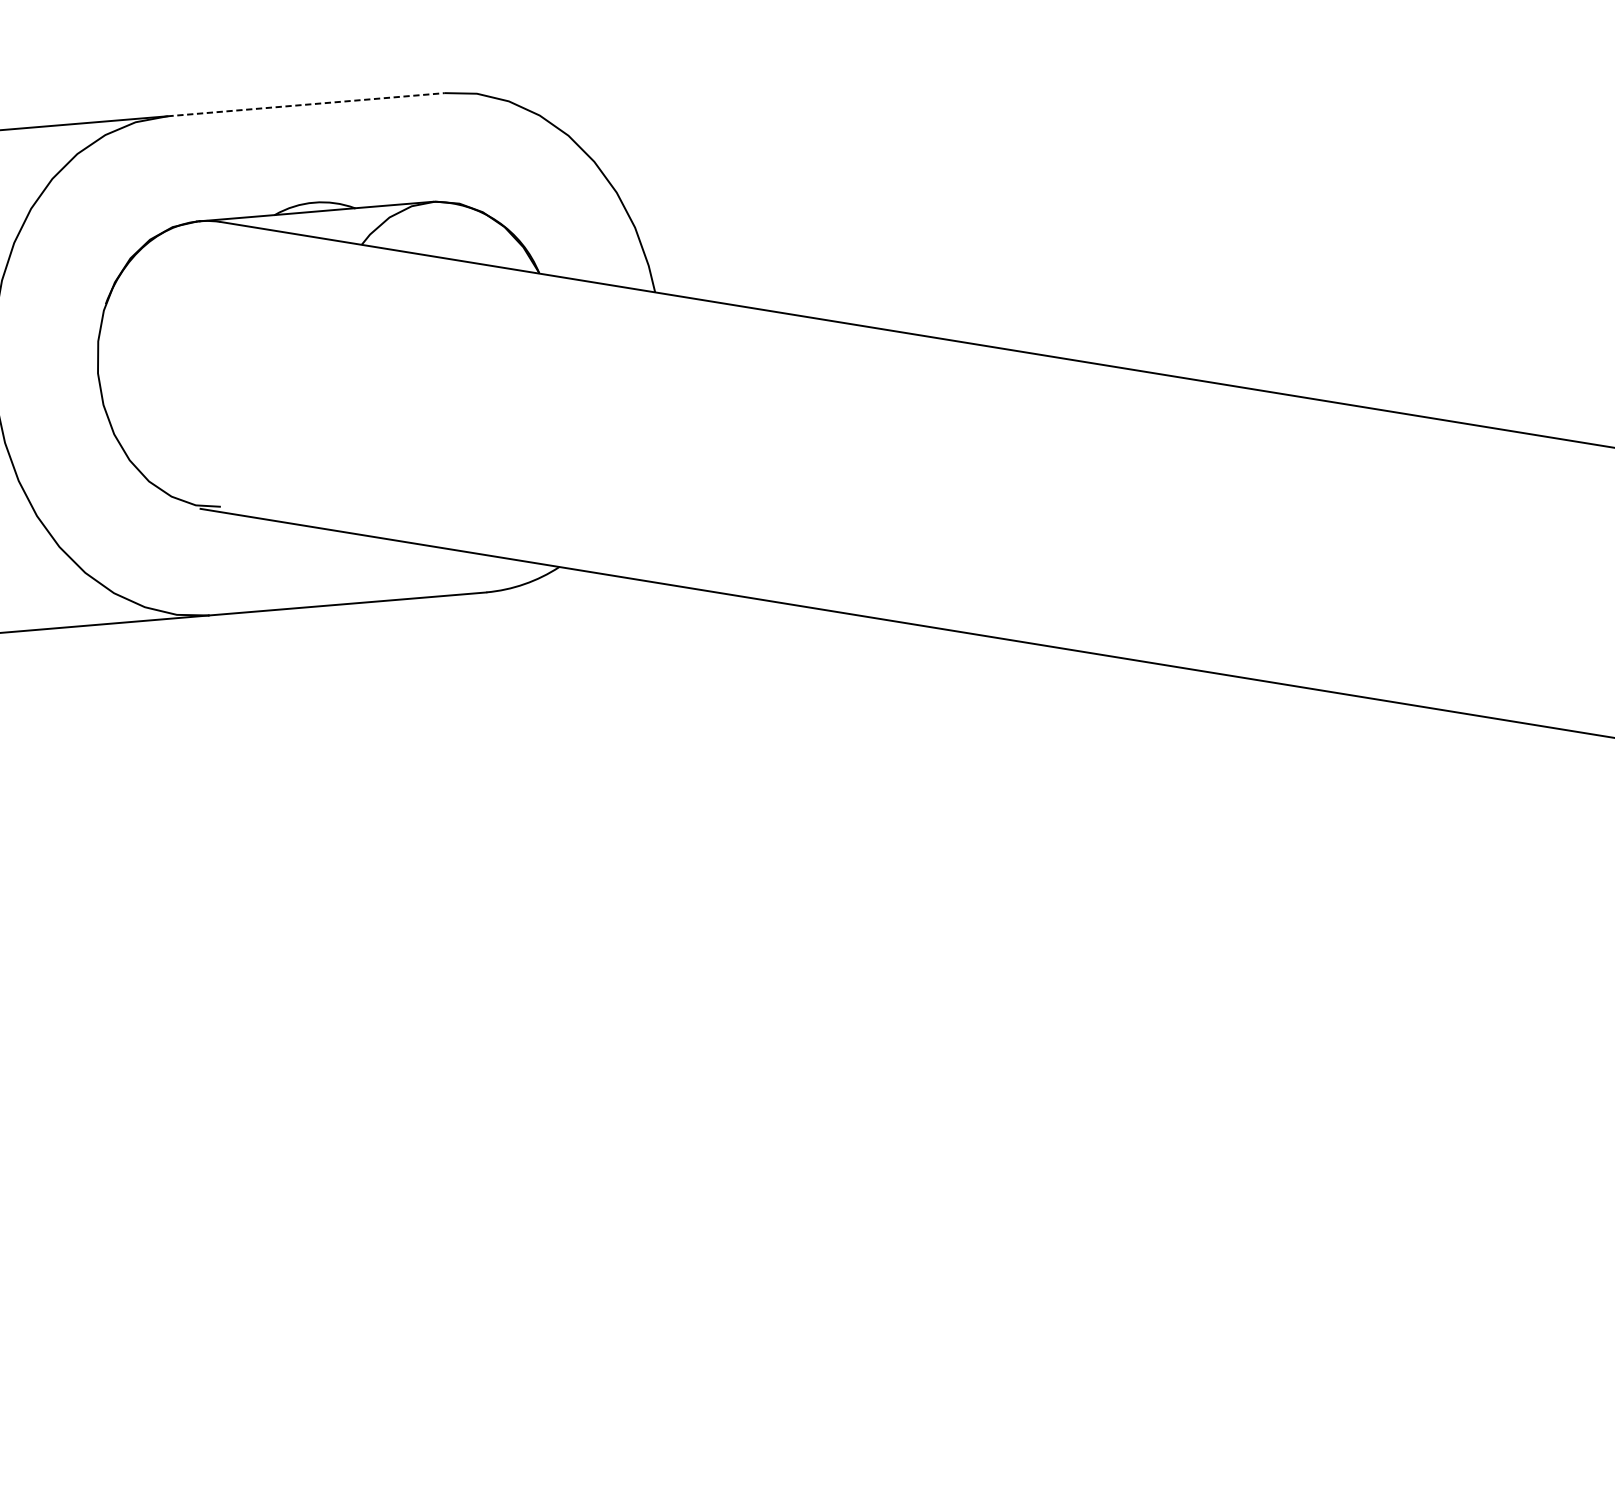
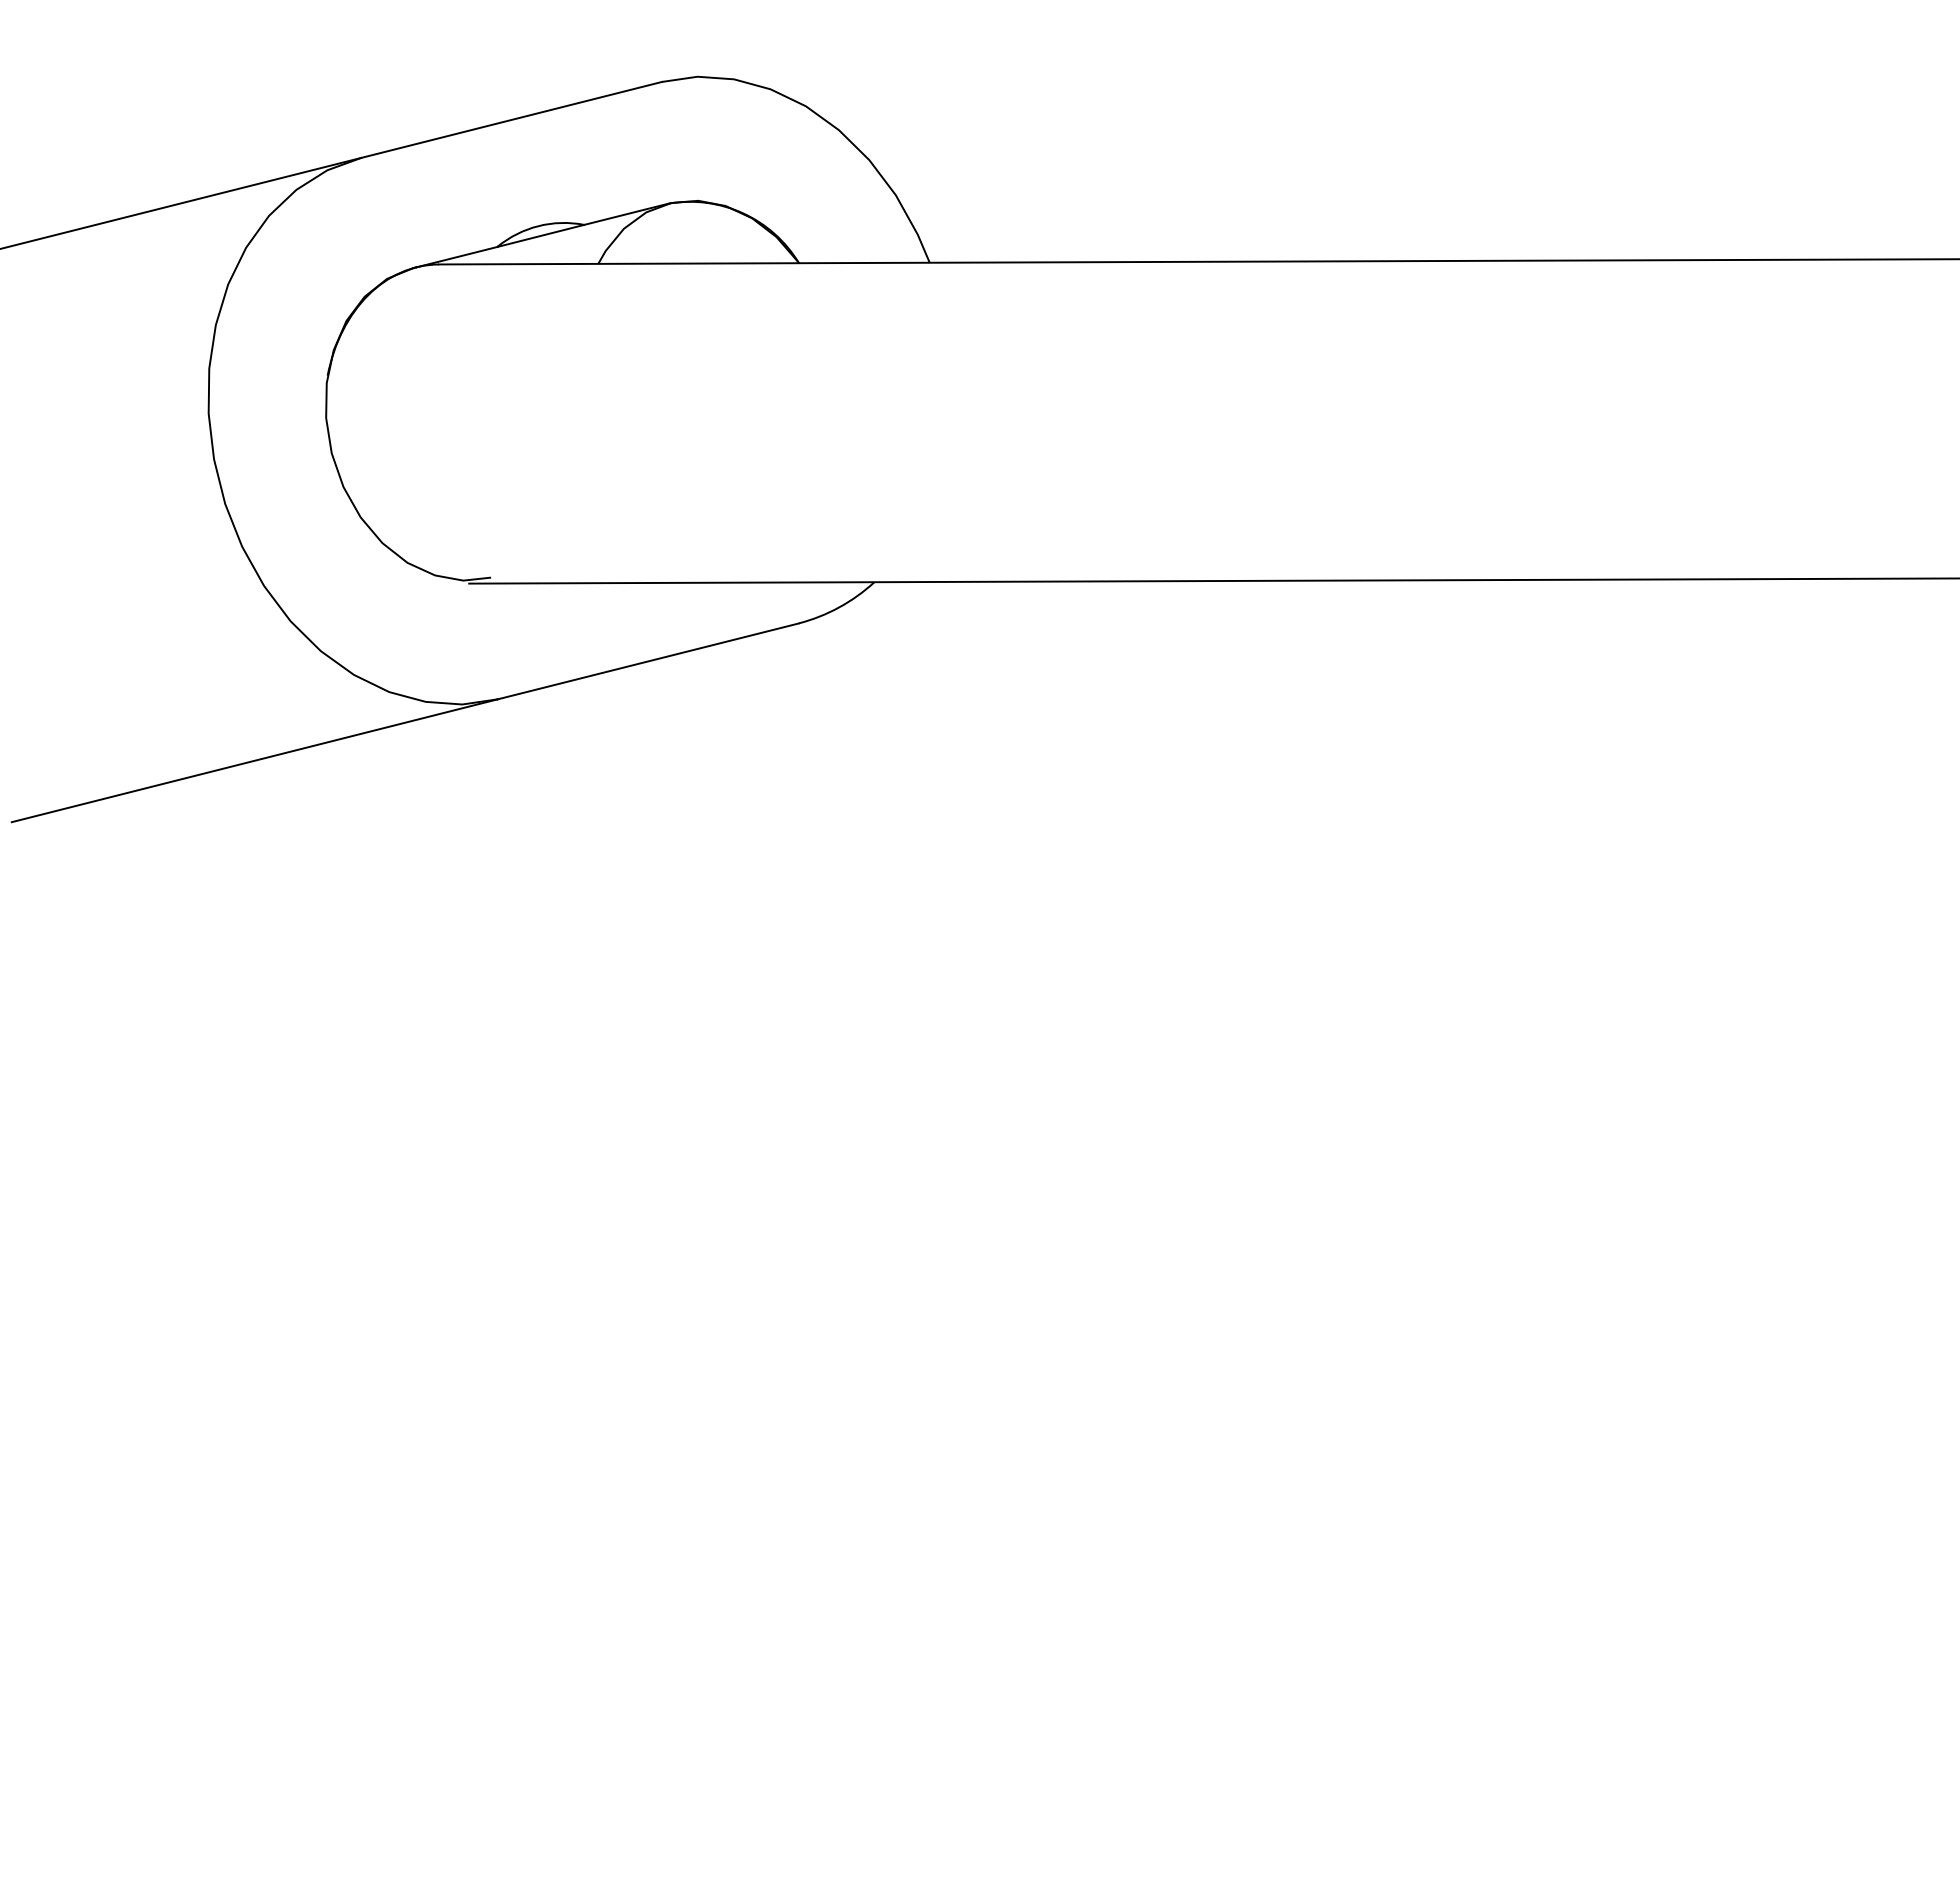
line: (306, 104) -> (512, 119), dashed -> solid

